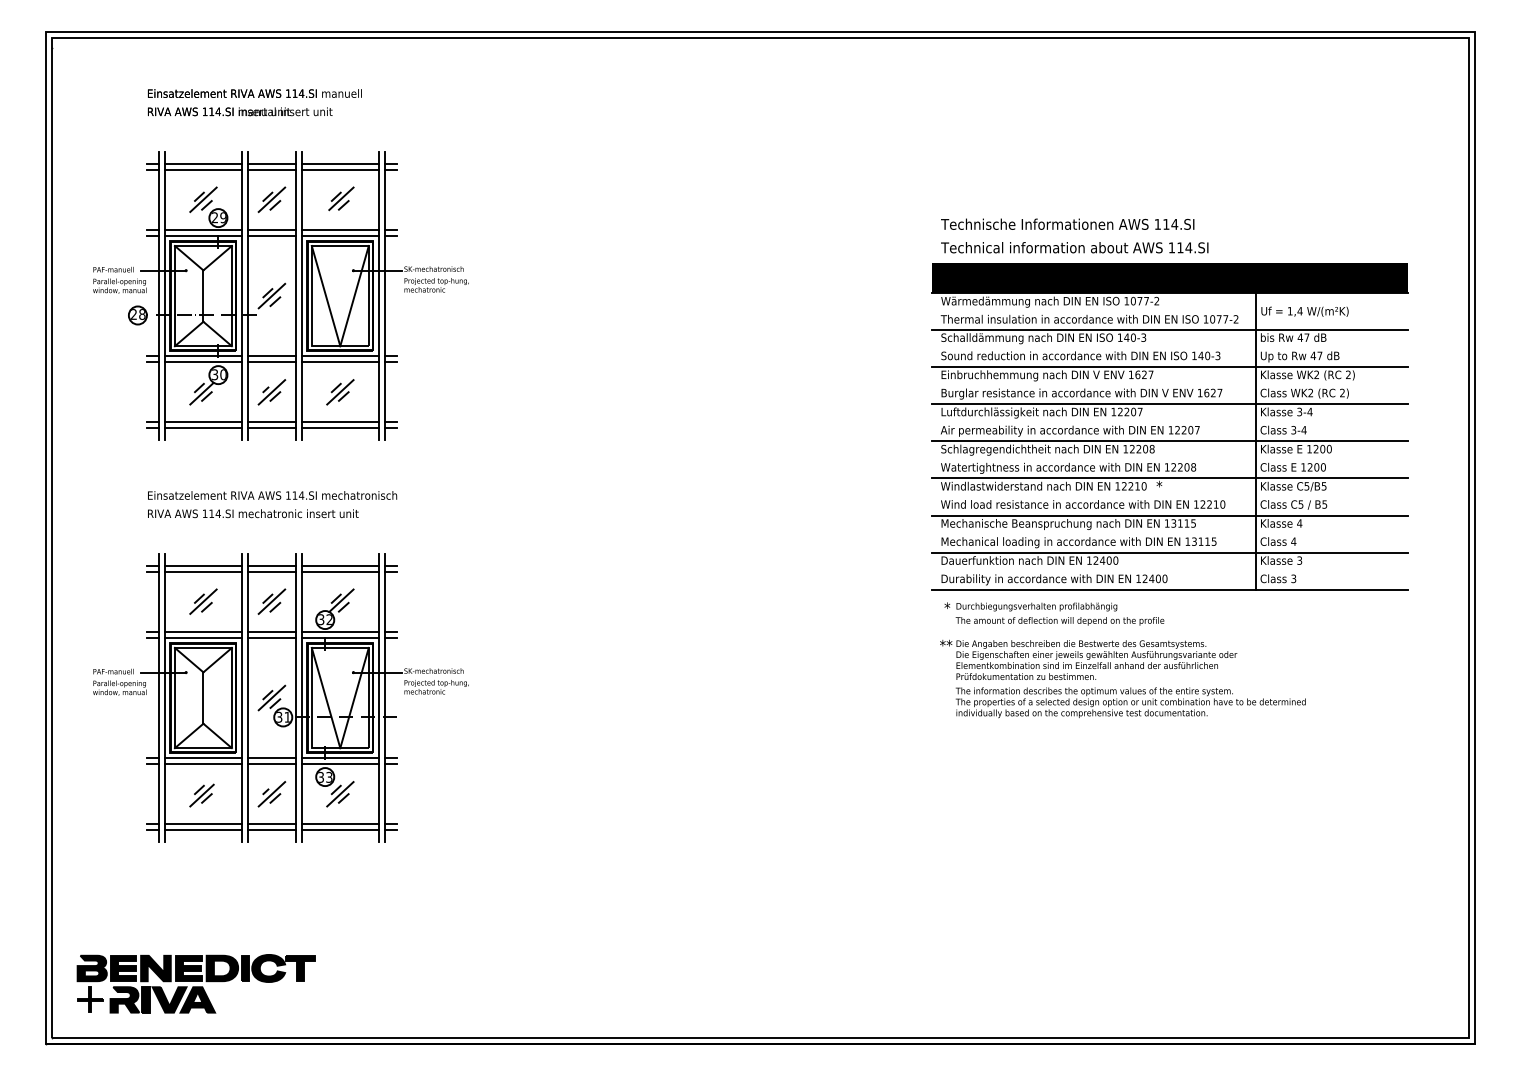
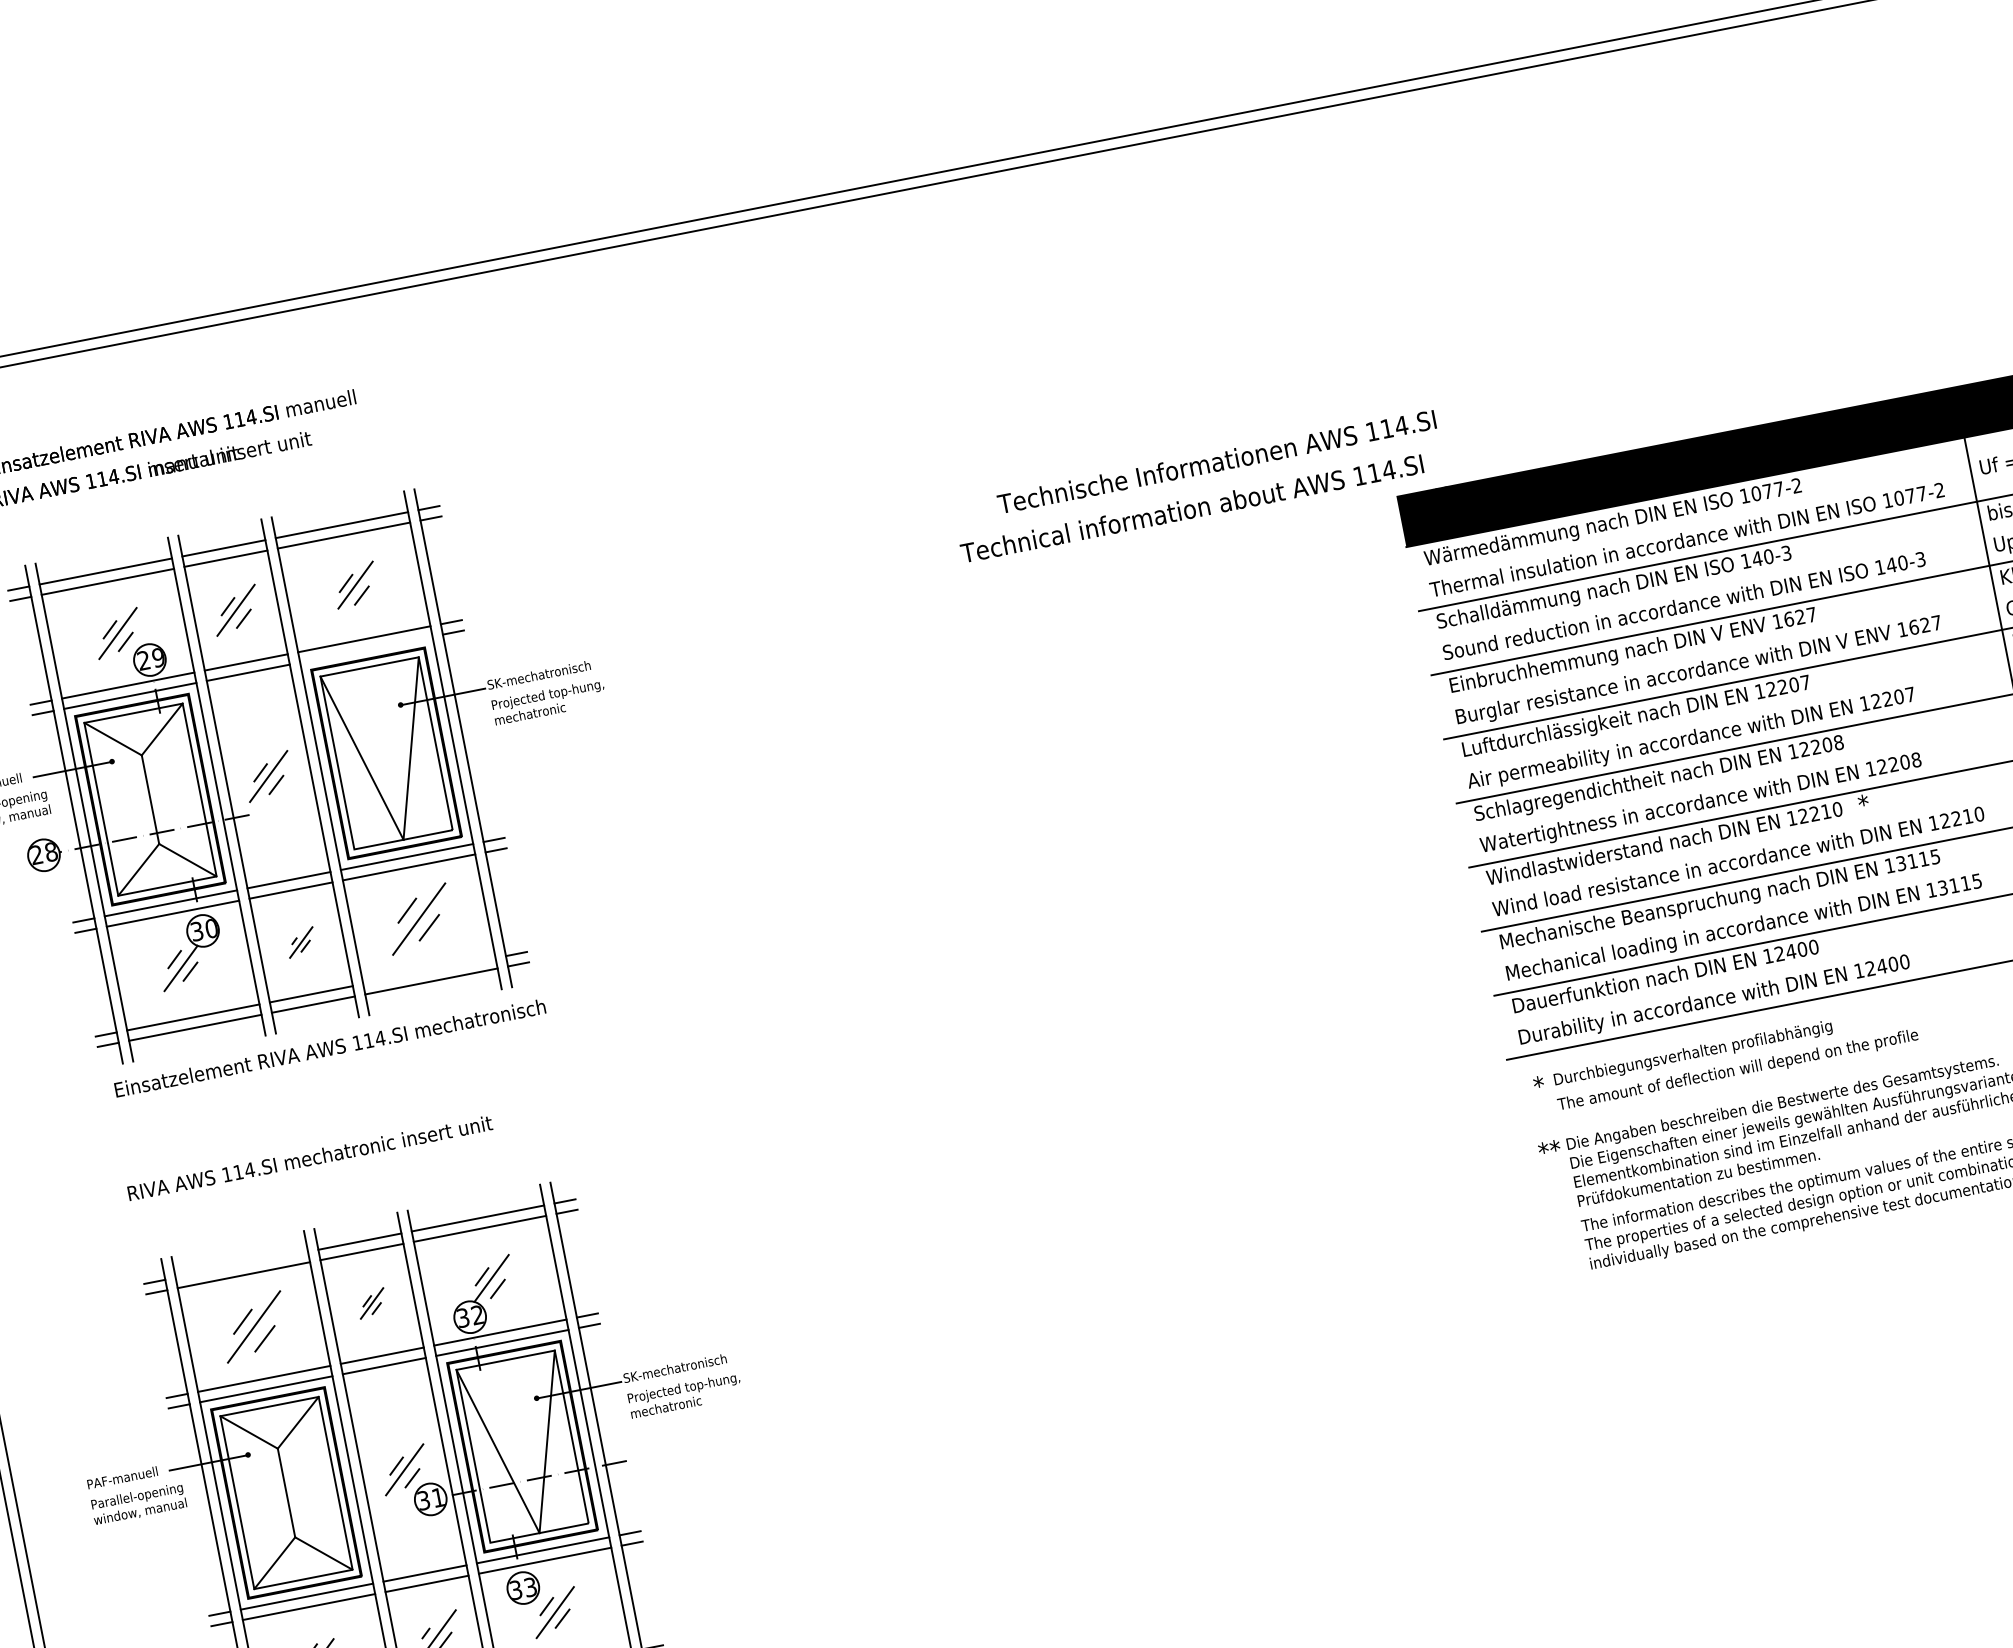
text: (1067, 223) -> (1216, 460), moved
line: (340, 235) -> (366, 648), removed
text: (1074, 247) -> (1191, 508), moved
part: (271, 392) -> (300, 942), size x0.6
part: (340, 392) -> (419, 919), size x1.4
line: (340, 422) -> (429, 971), removed
text: (272, 495) -> (330, 1048), moved
line: (203, 565) -> (241, 1264), removed
part: (203, 601) -> (253, 1326), size x1.4
part: (271, 601) -> (371, 1303), size x0.6

